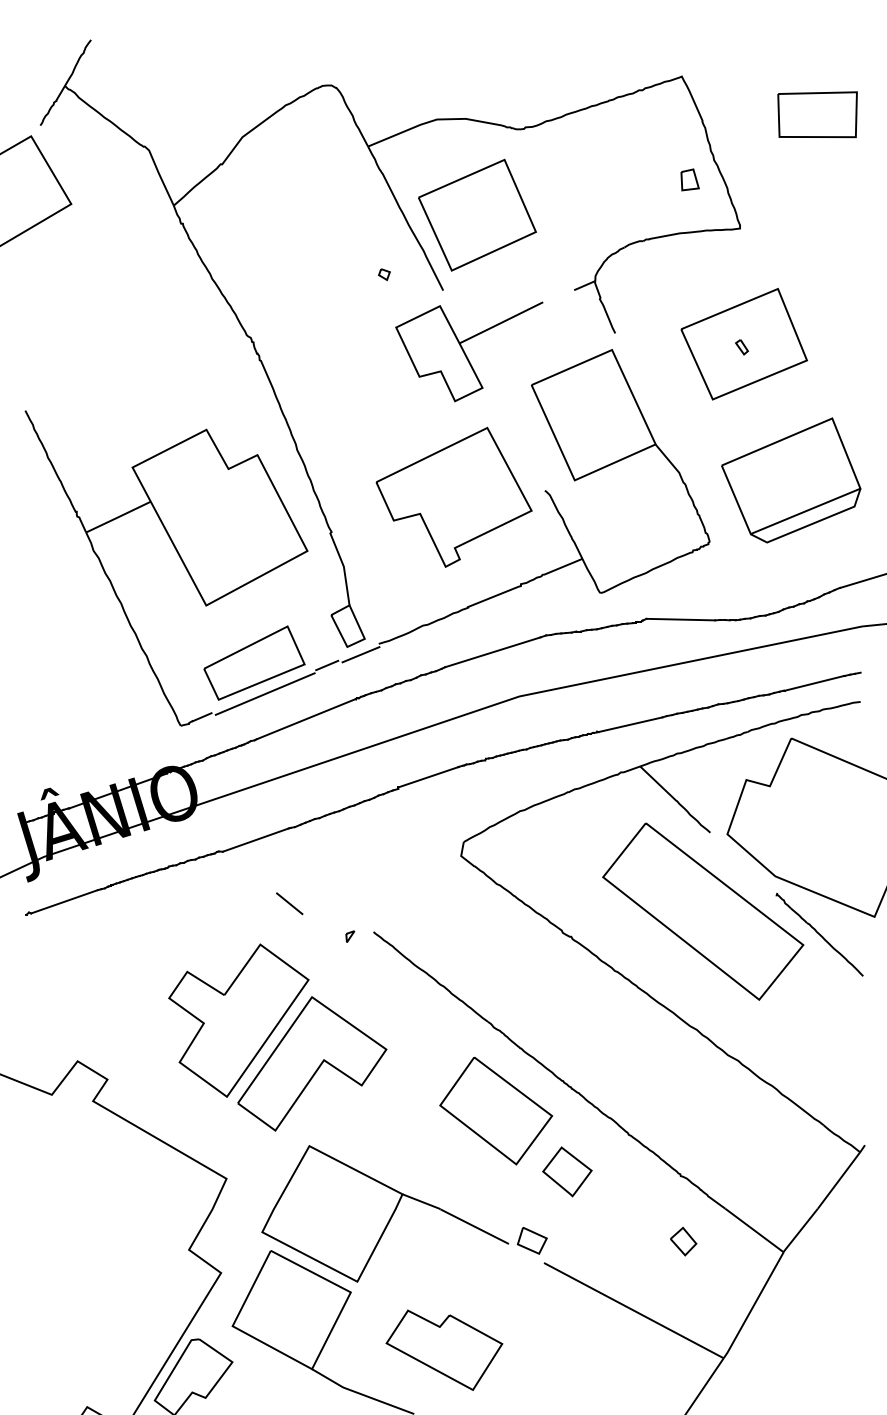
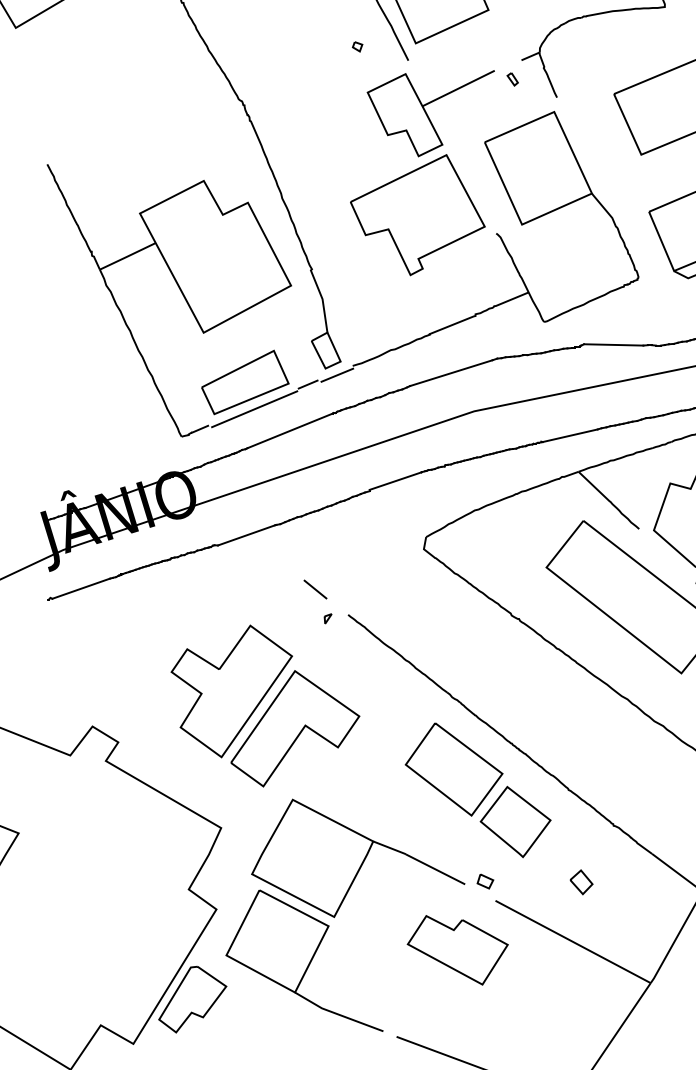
part: (741, 347) -> (512, 79), moved
part: (453, 496) -> (417, 214), moved
line: (289, 903) -> (315, 589), moved
part: (567, 1171) -> (515, 821), size x1.67
part: (532, 1240) -> (485, 881), size x0.62
part: (683, 1241) -> (581, 882), moved
part: (444, 1349) -> (457, 949), moved

